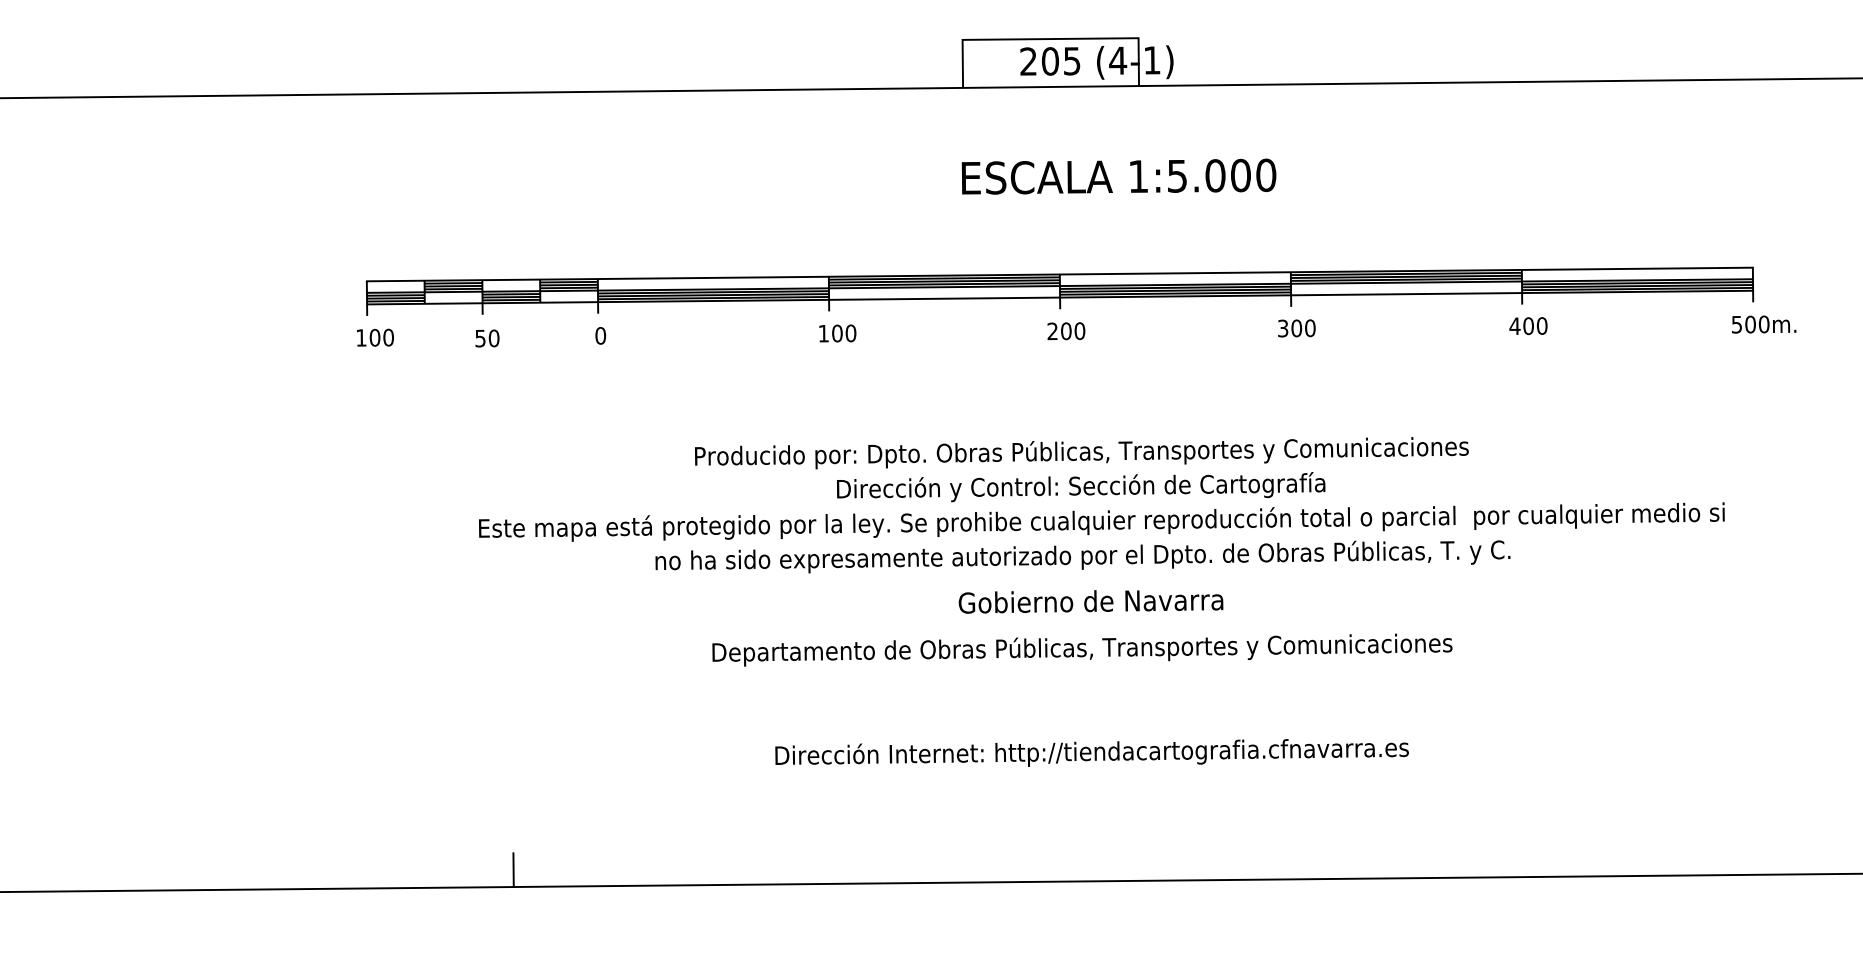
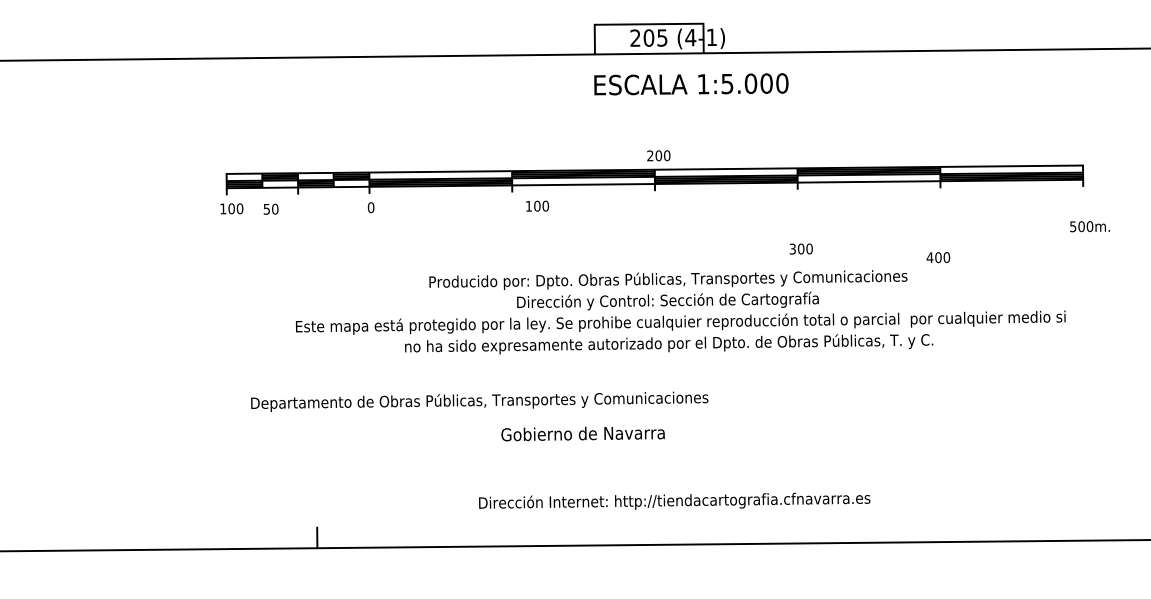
text: (1119, 177) -> (691, 84), moved
text: (1763, 324) -> (1089, 226), moved
text: (1528, 325) -> (938, 257), moved
text: (1295, 327) -> (800, 248), moved
text: (1065, 330) -> (658, 155), moved
text: (837, 332) -> (537, 205), moved
text: (486, 337) -> (270, 208), moved
text: (1090, 601) -> (582, 433), moved
text: (1082, 649) -> (479, 401), moved
text: (1091, 751) -> (674, 500), moved

